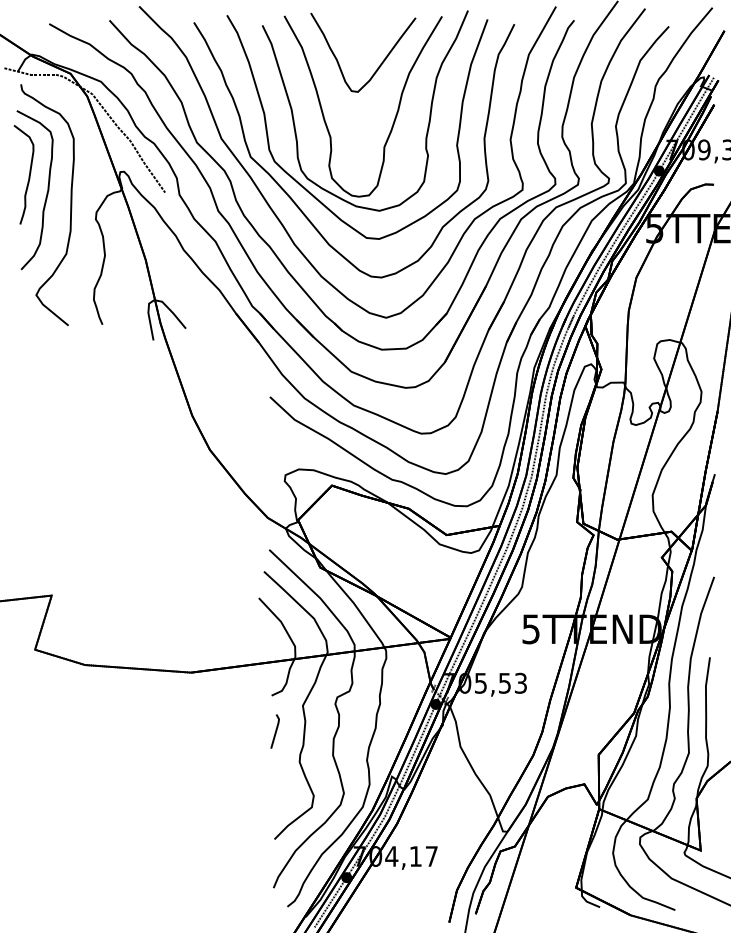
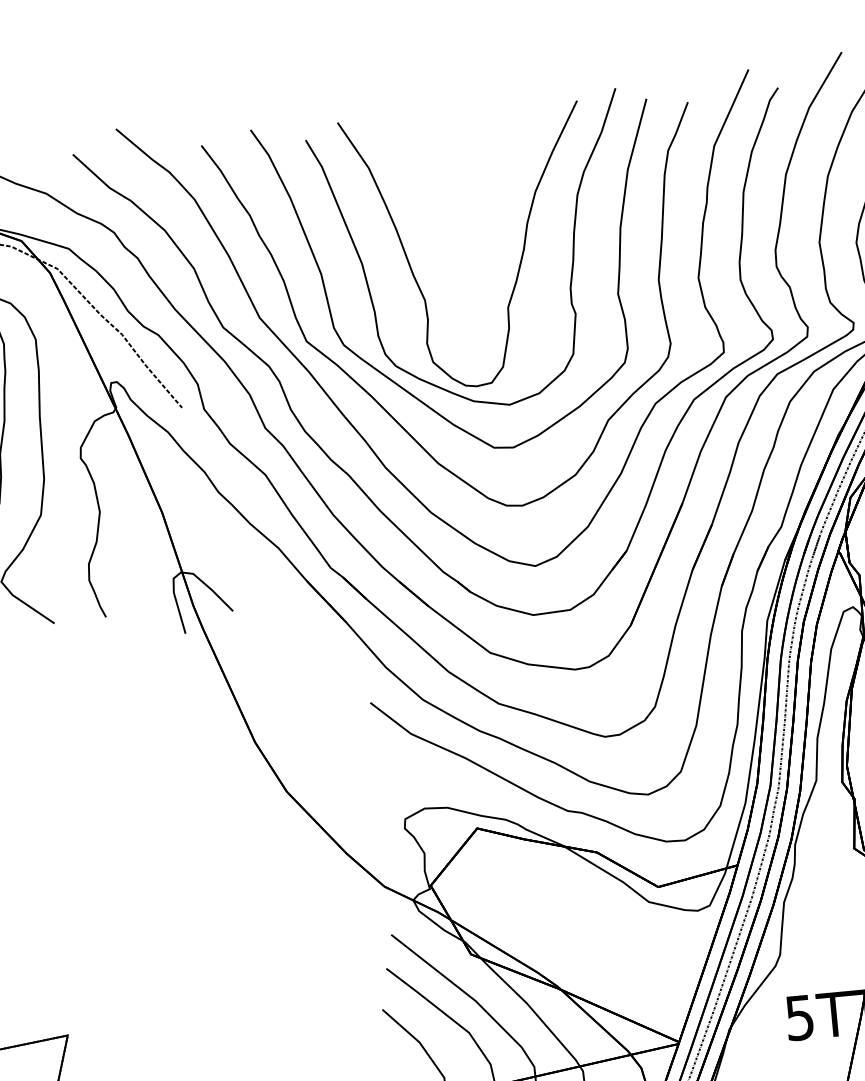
part: (380, 63) -> (490, 181), removed

